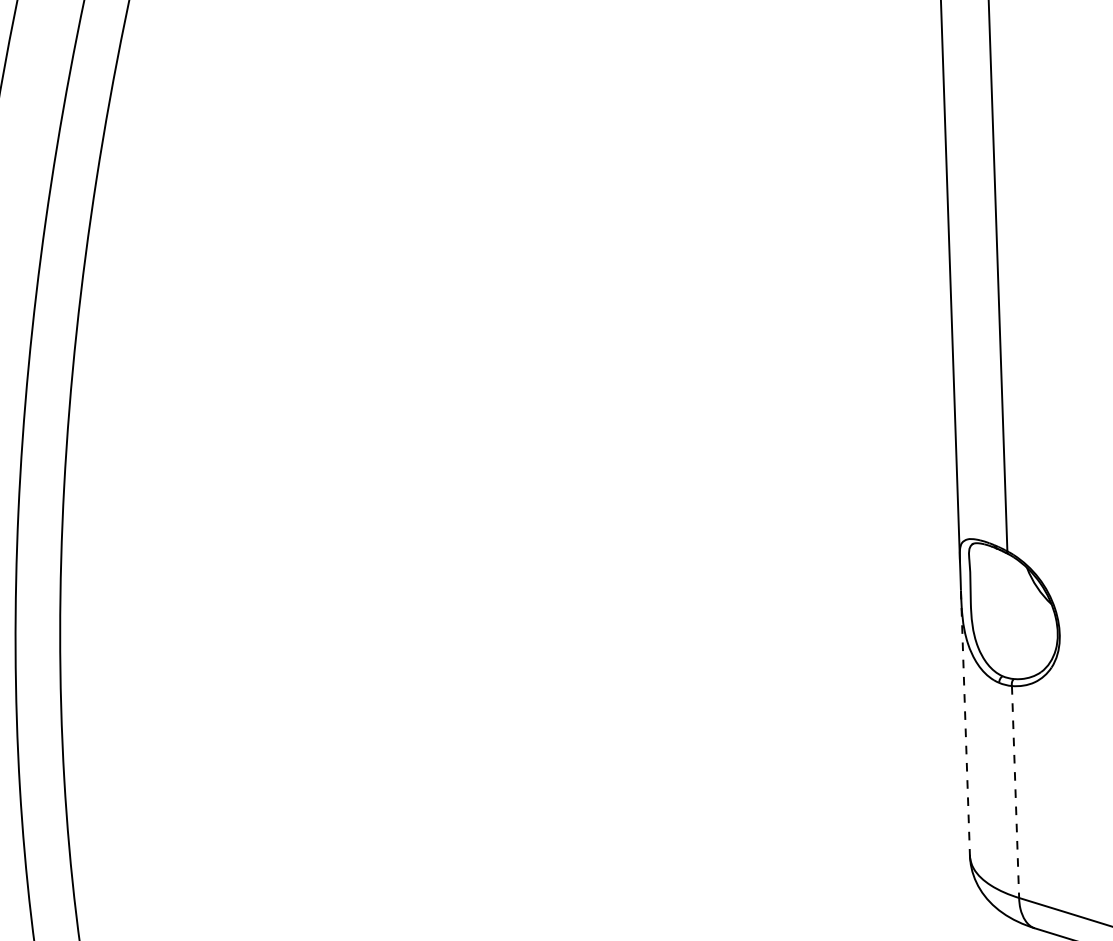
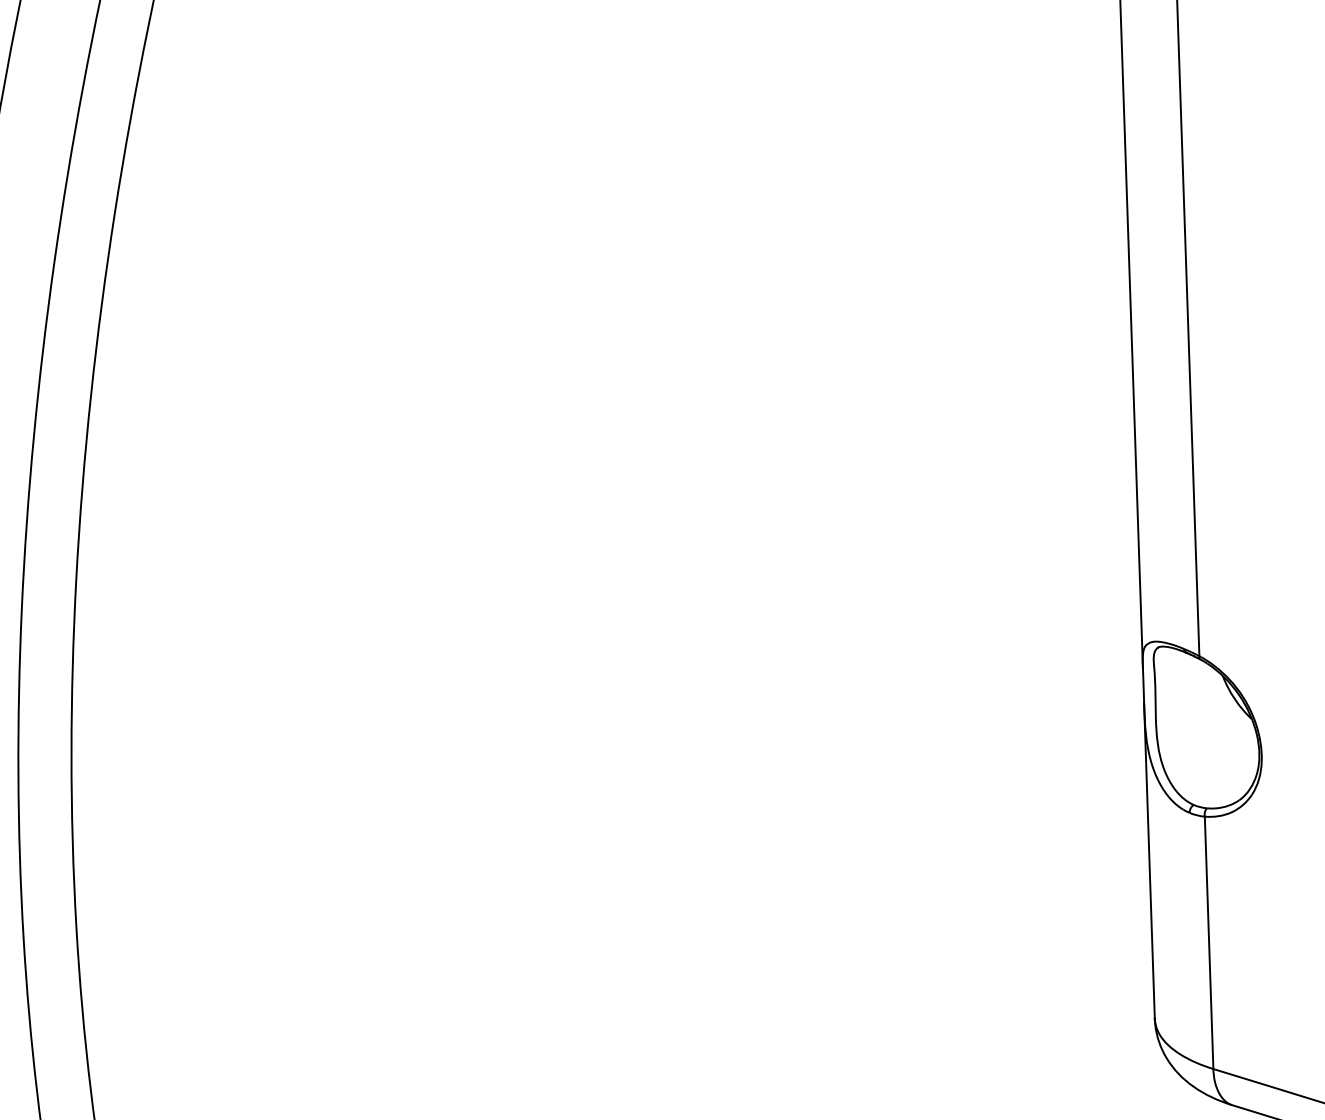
line: (965, 723) -> (1149, 861), dashed -> solid
line: (1015, 792) -> (1209, 943), dashed -> solid

